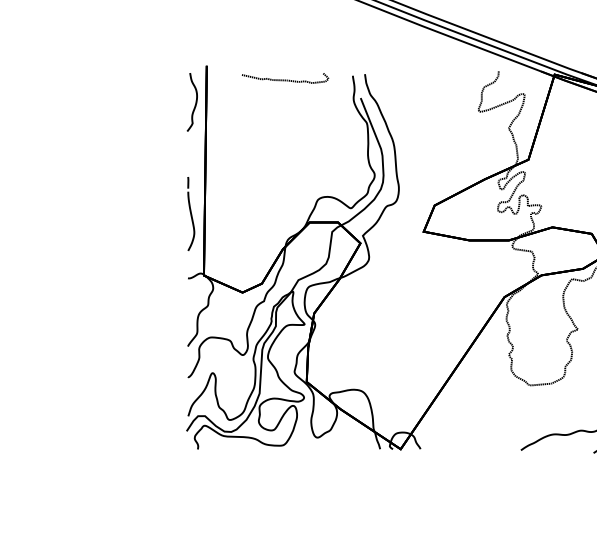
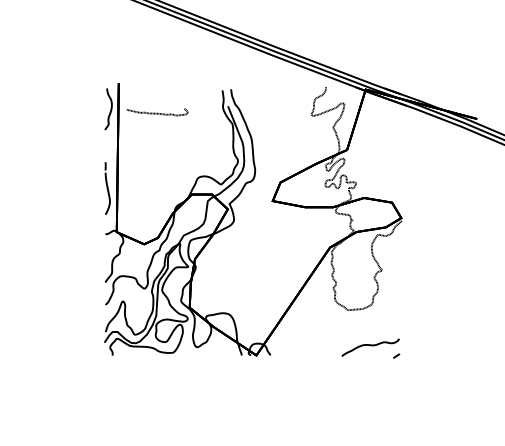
curve: (285, 78) -> (157, 112), moved

